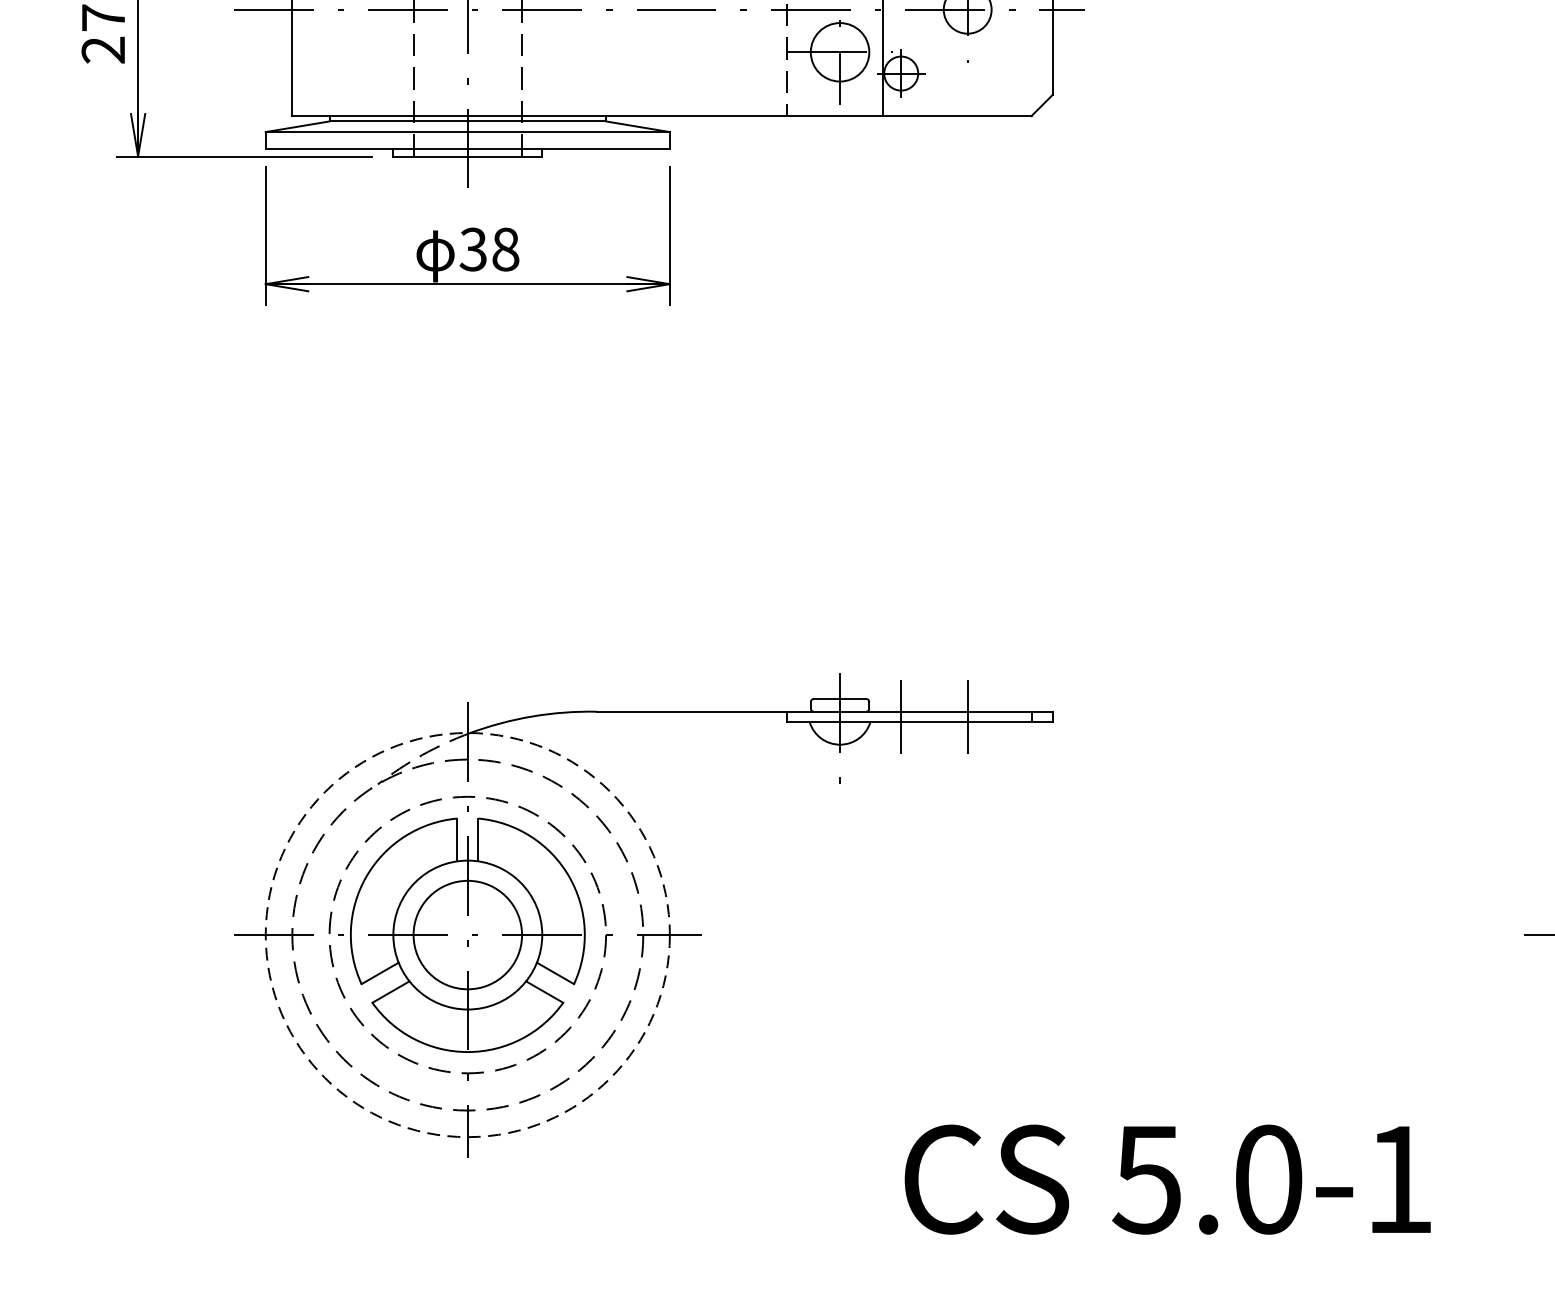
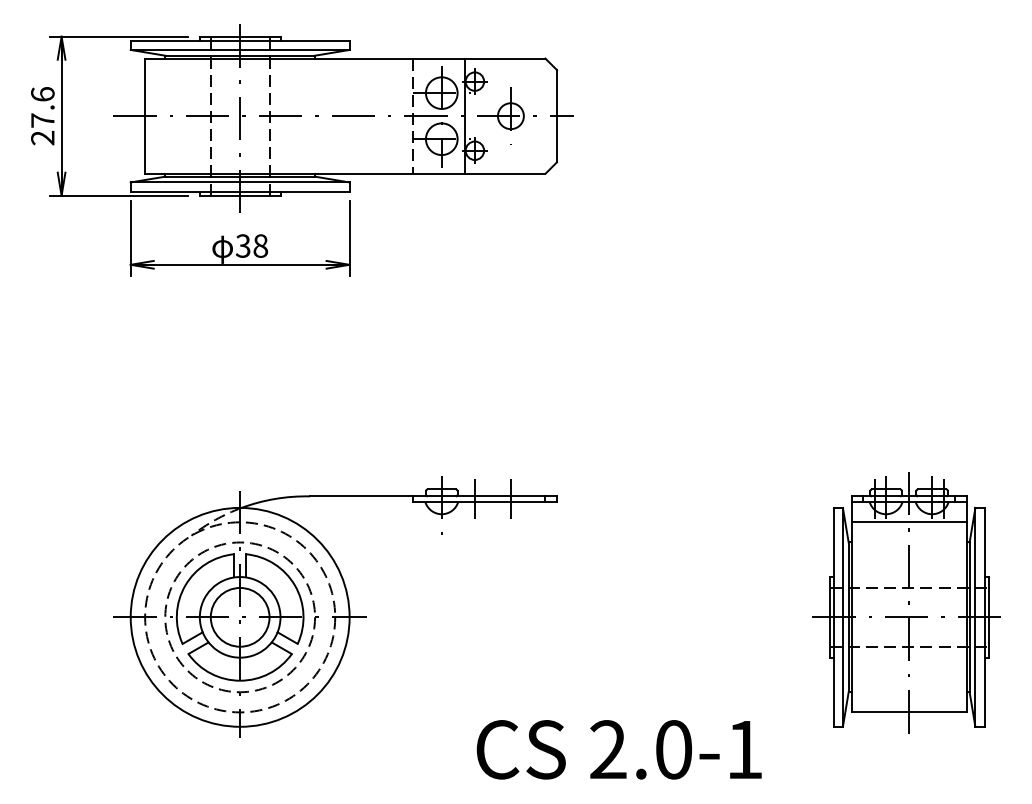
circle: (466, 933) -> (239, 616), dashed -> solid
text: (1146, 1179) -> (607, 749), 5.0-1 -> 2.0-1

